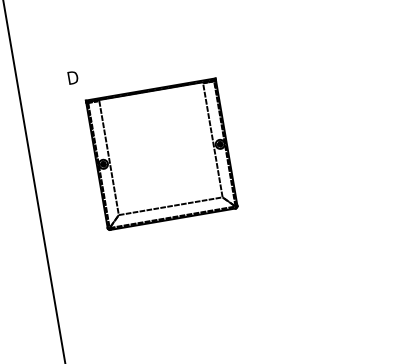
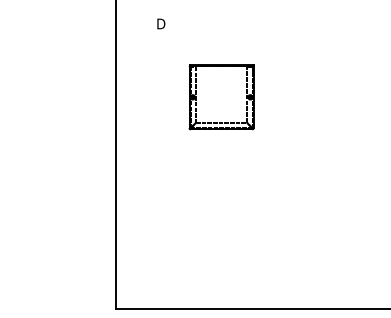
part: (161, 154) -> (221, 97), size x0.6

